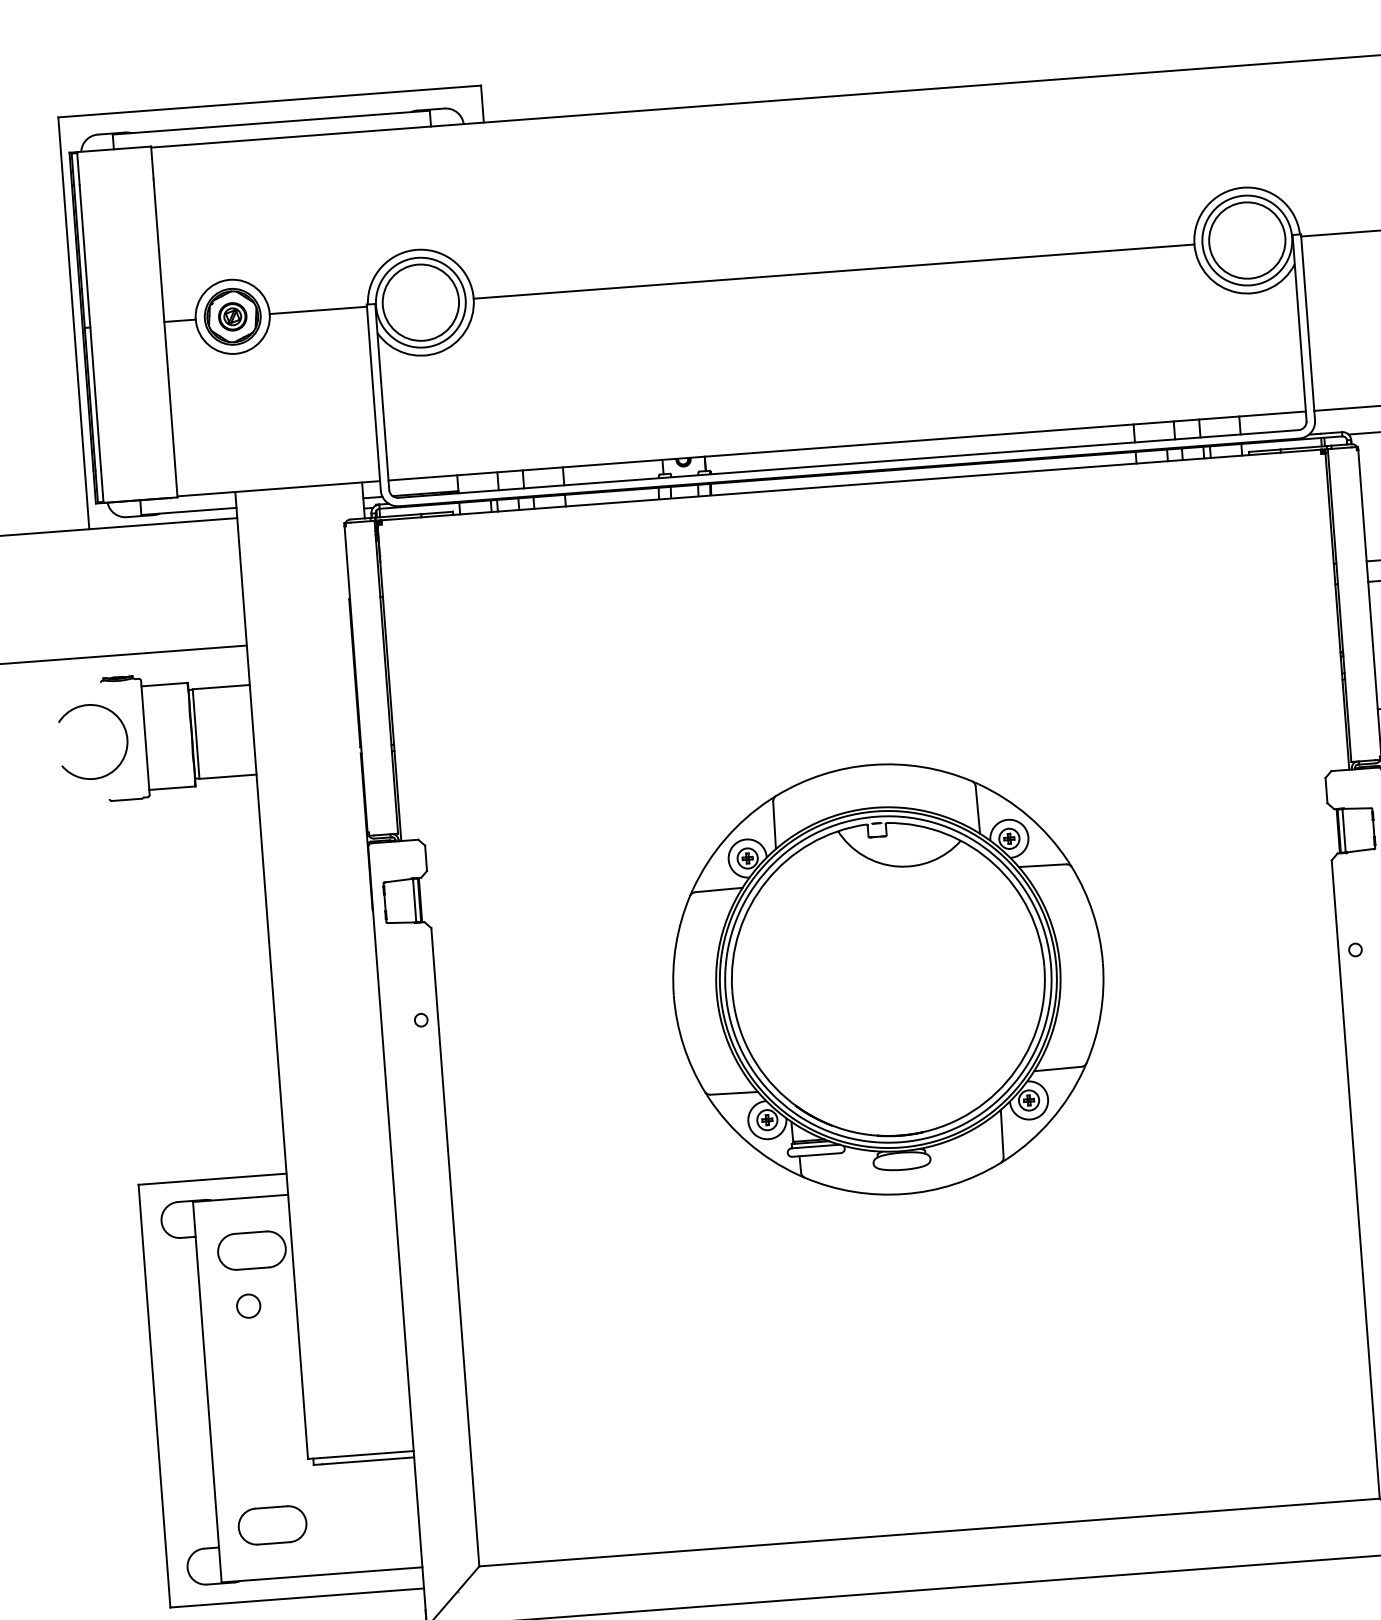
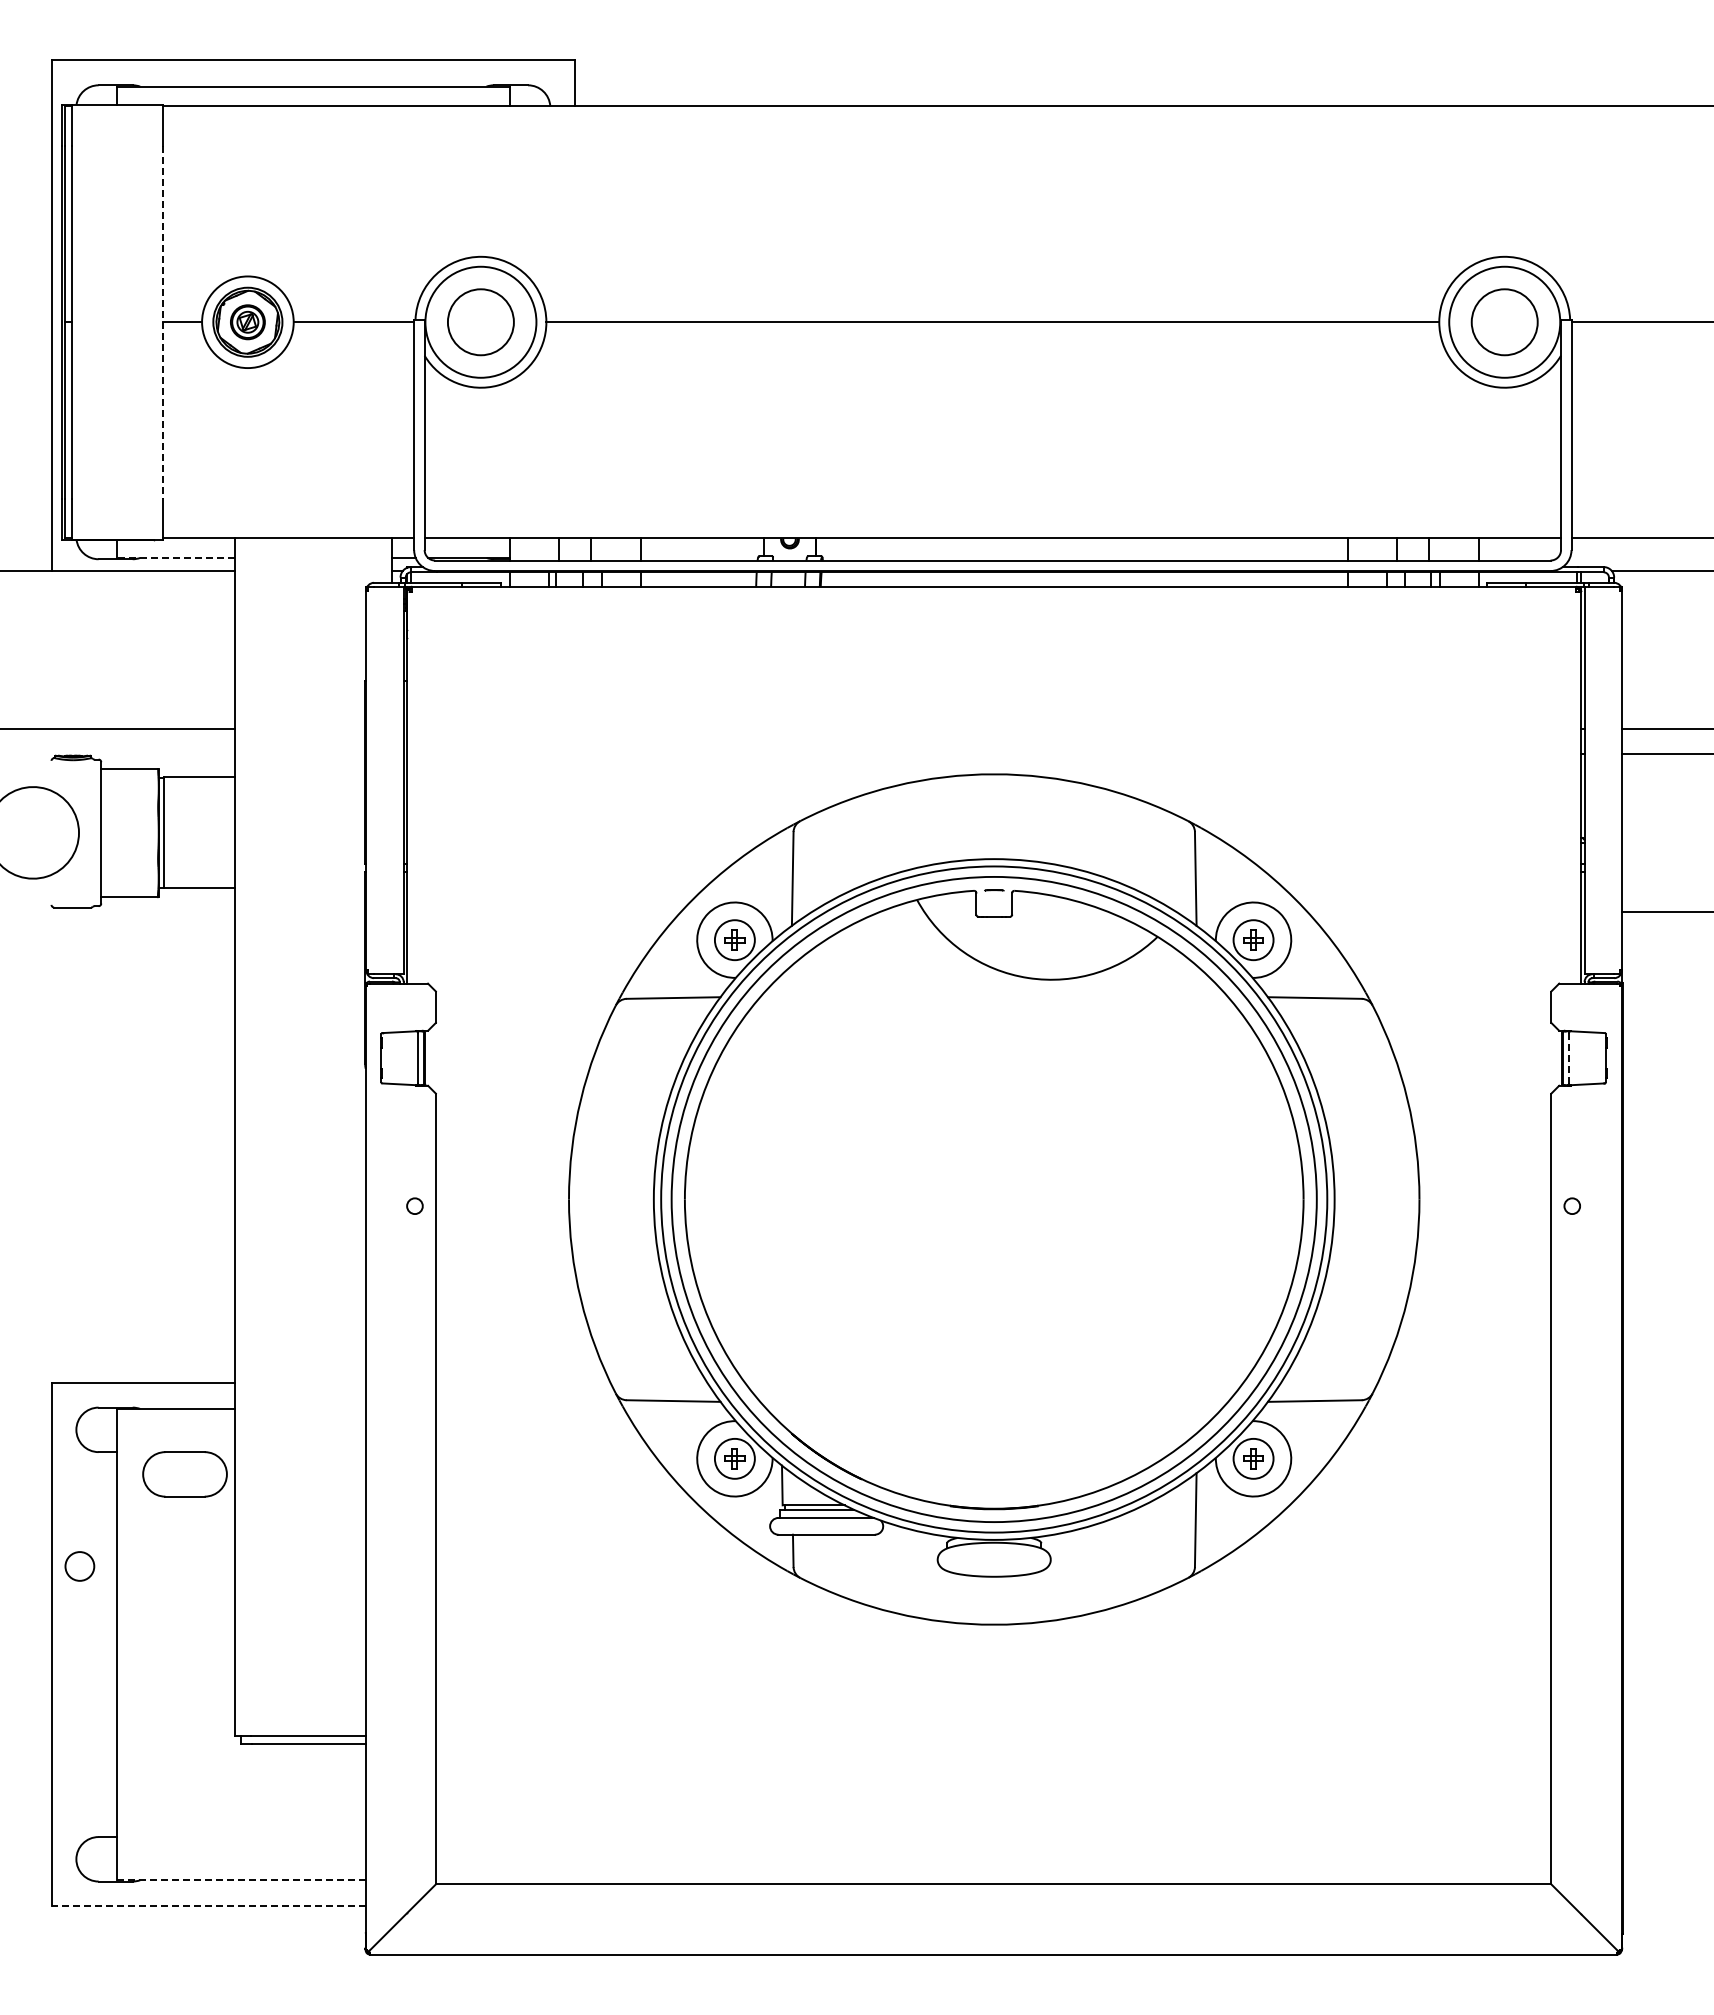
circle: (1247, 240) -> (1504, 322), size x0.7
circle: (420, 302) -> (480, 322), size x0.7
line: (164, 322) -> (163, 322), solid -> dashed
line: (188, 511) -> (175, 557), solid -> dashed
line: (1344, 830) -> (1569, 1058), solid -> dashed
part: (887, 978) -> (993, 1198), size x1.6
circle: (248, 1306) -> (79, 1566), moved
part: (272, 1525) -> (184, 1814), removed
line: (321, 1575) -> (240, 1880), solid -> dashed
line: (297, 1598) -> (208, 1906), solid -> dashed

